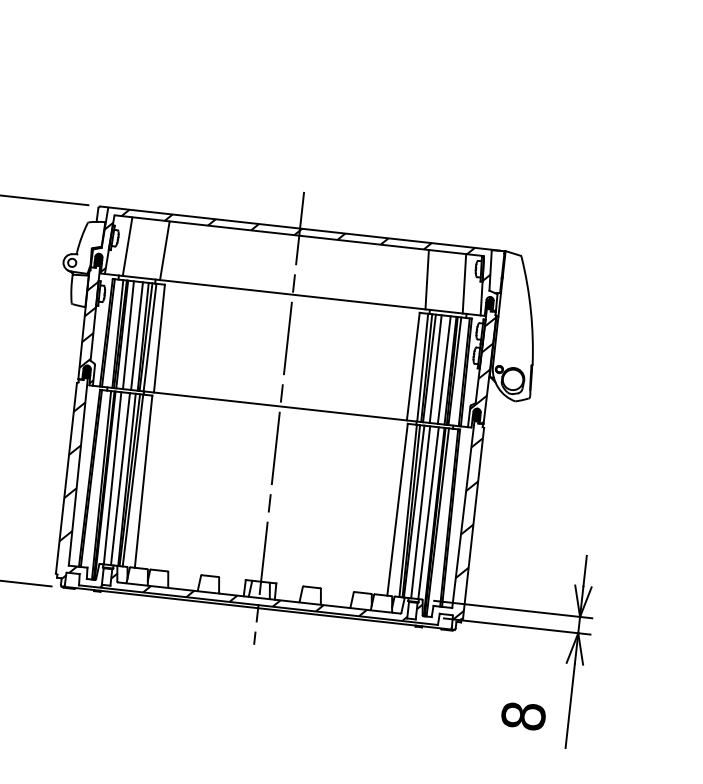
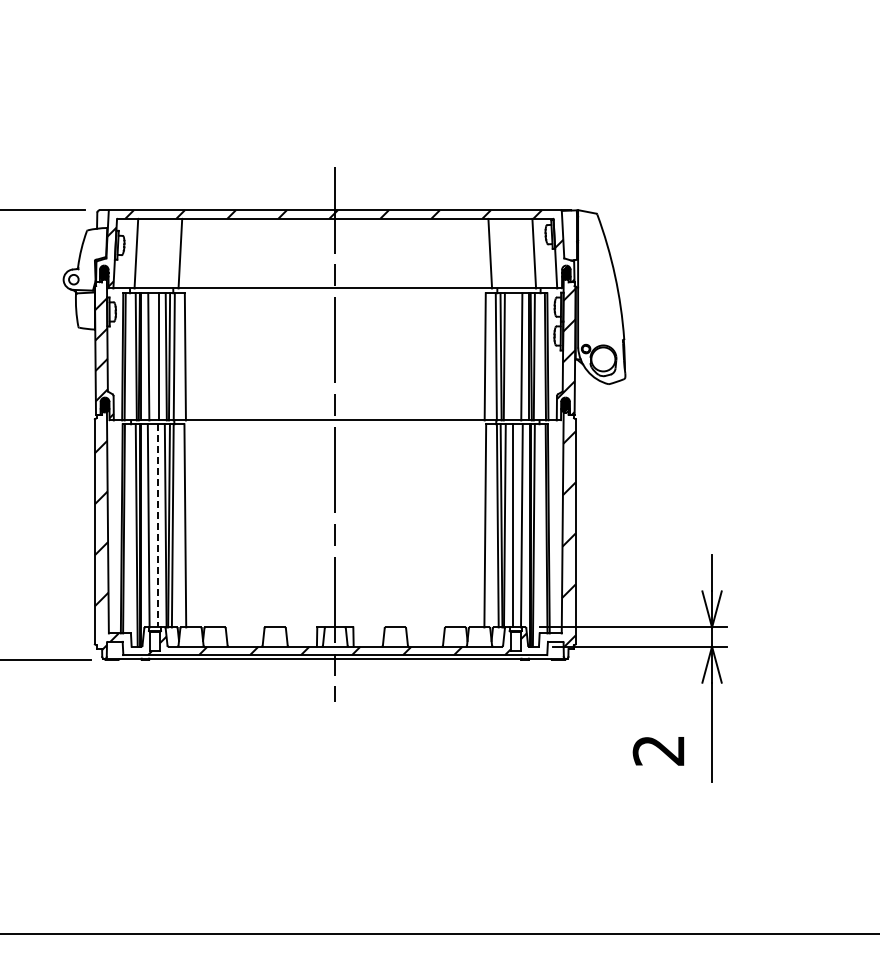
line: (435, 368) -> (511, 356), removed
line: (120, 478) -> (158, 525), solid -> dashed
text: (523, 716) -> (658, 750), 8 -> 2

